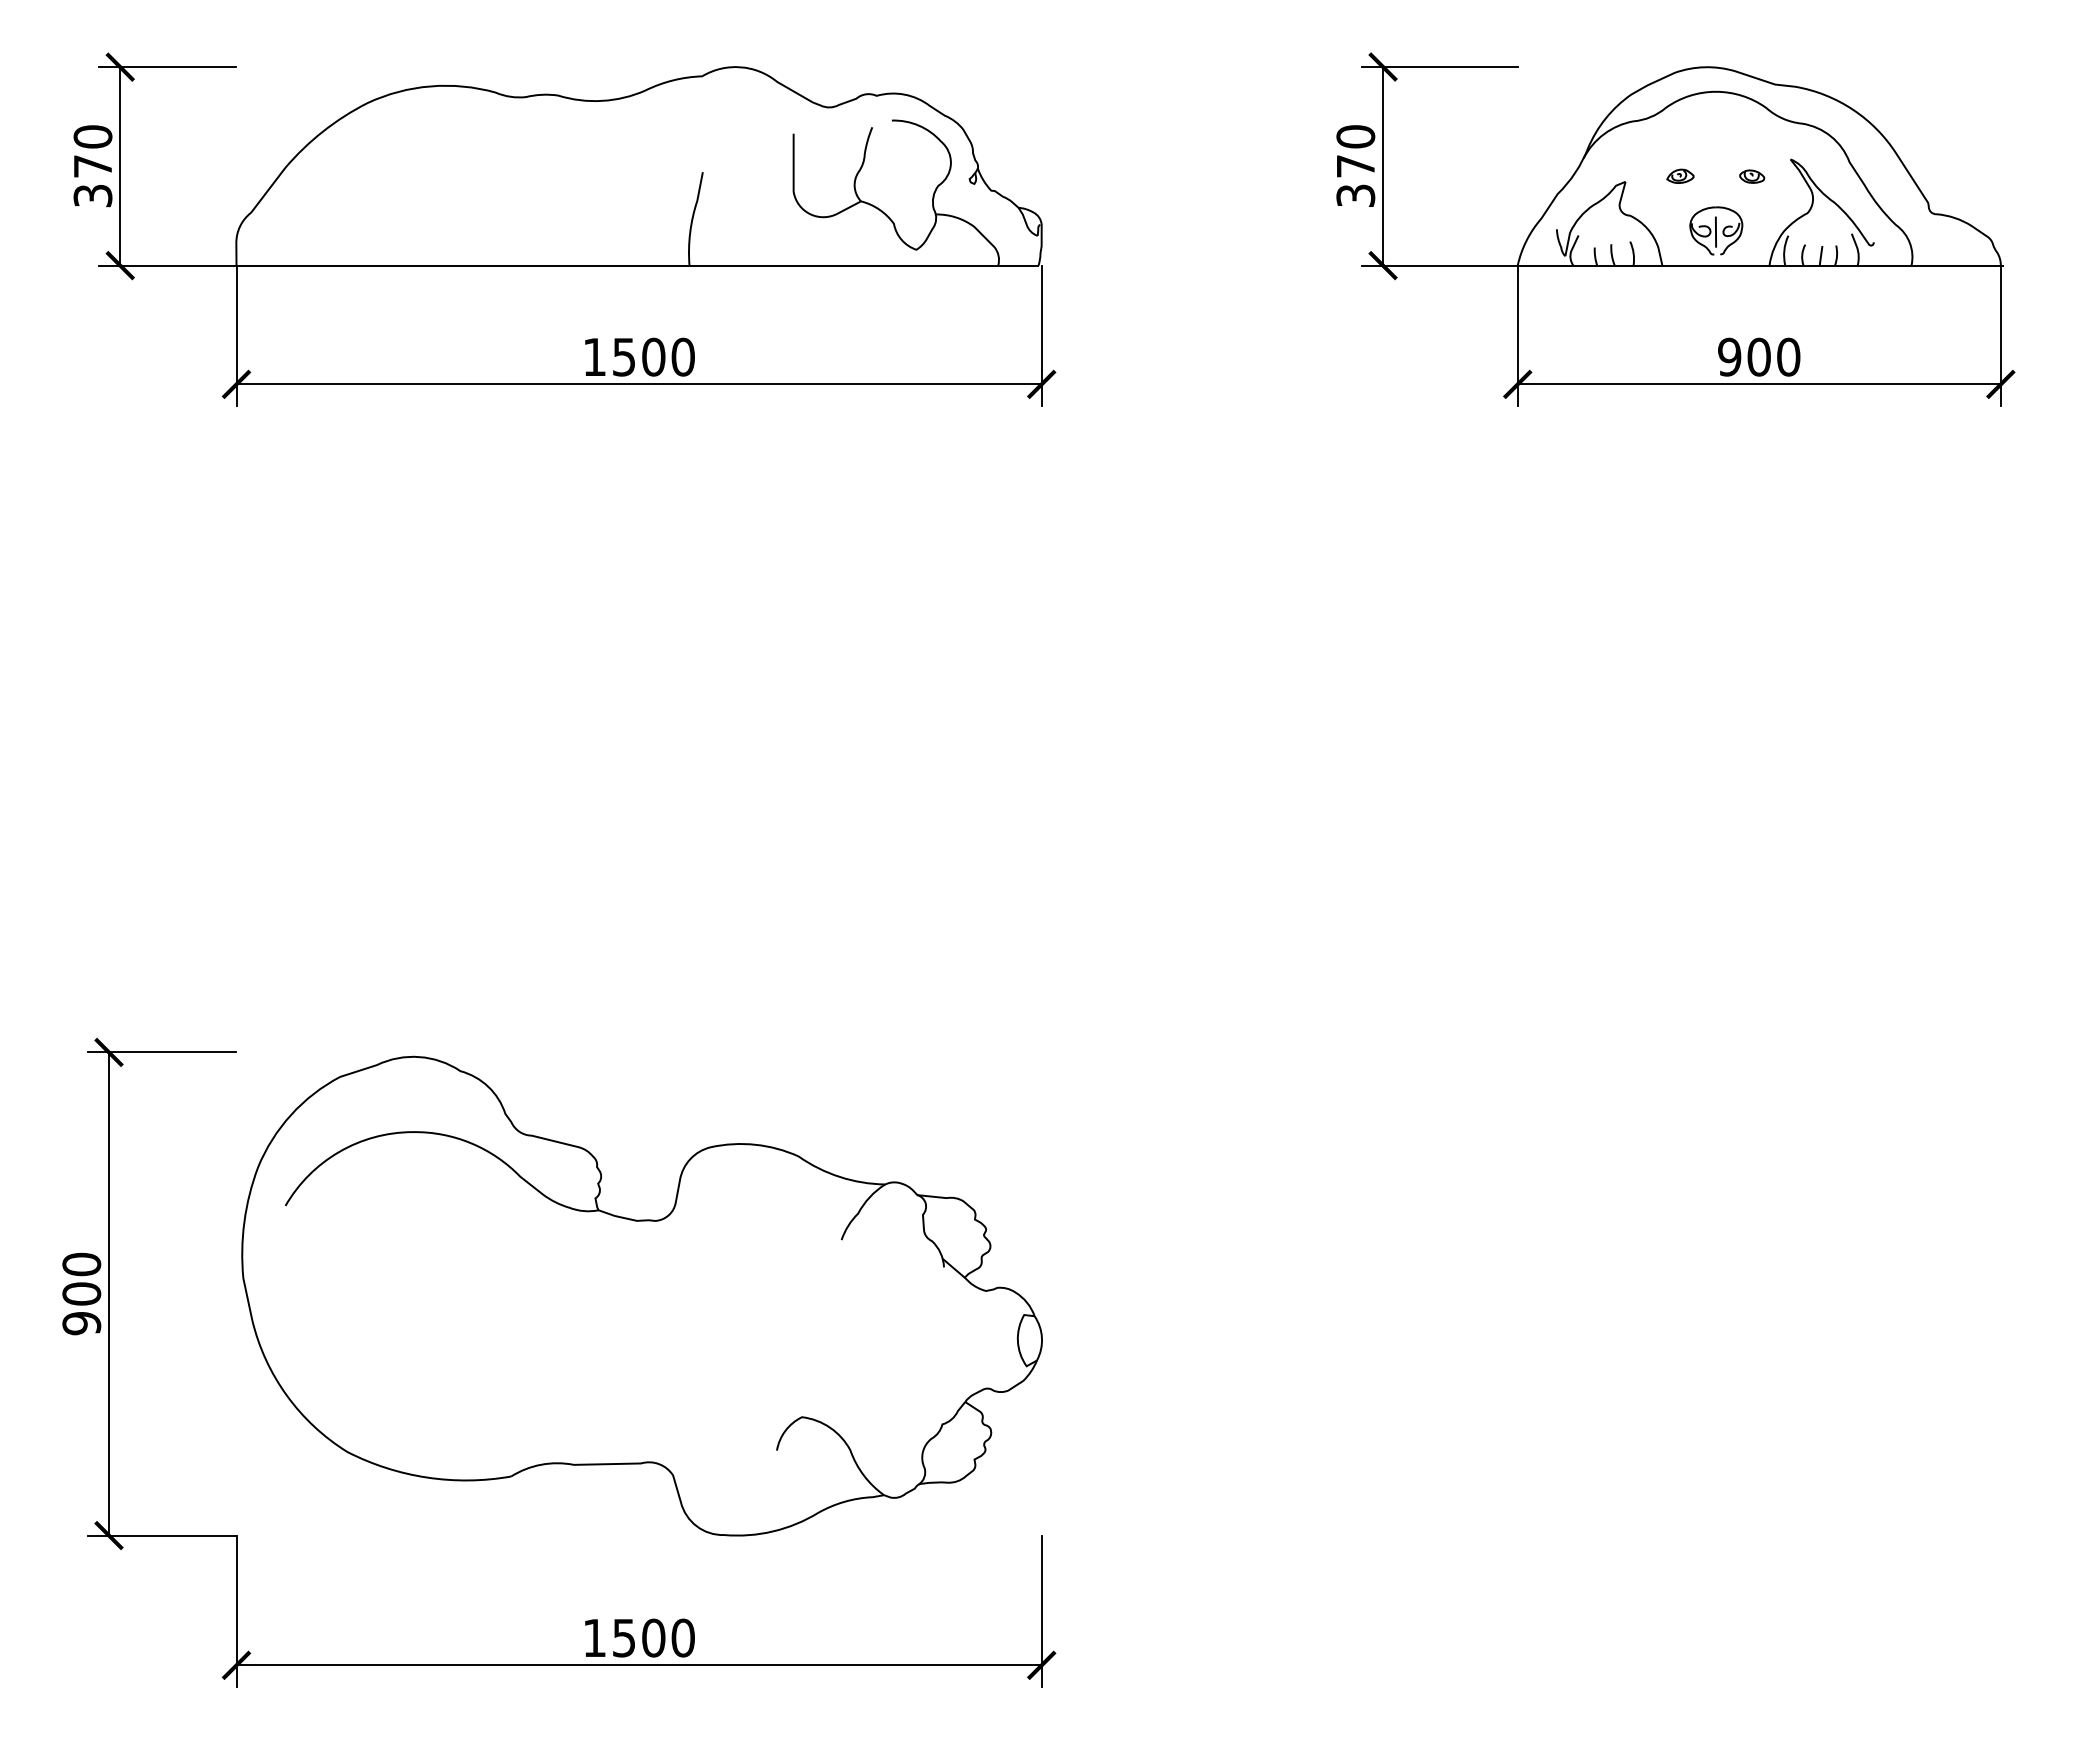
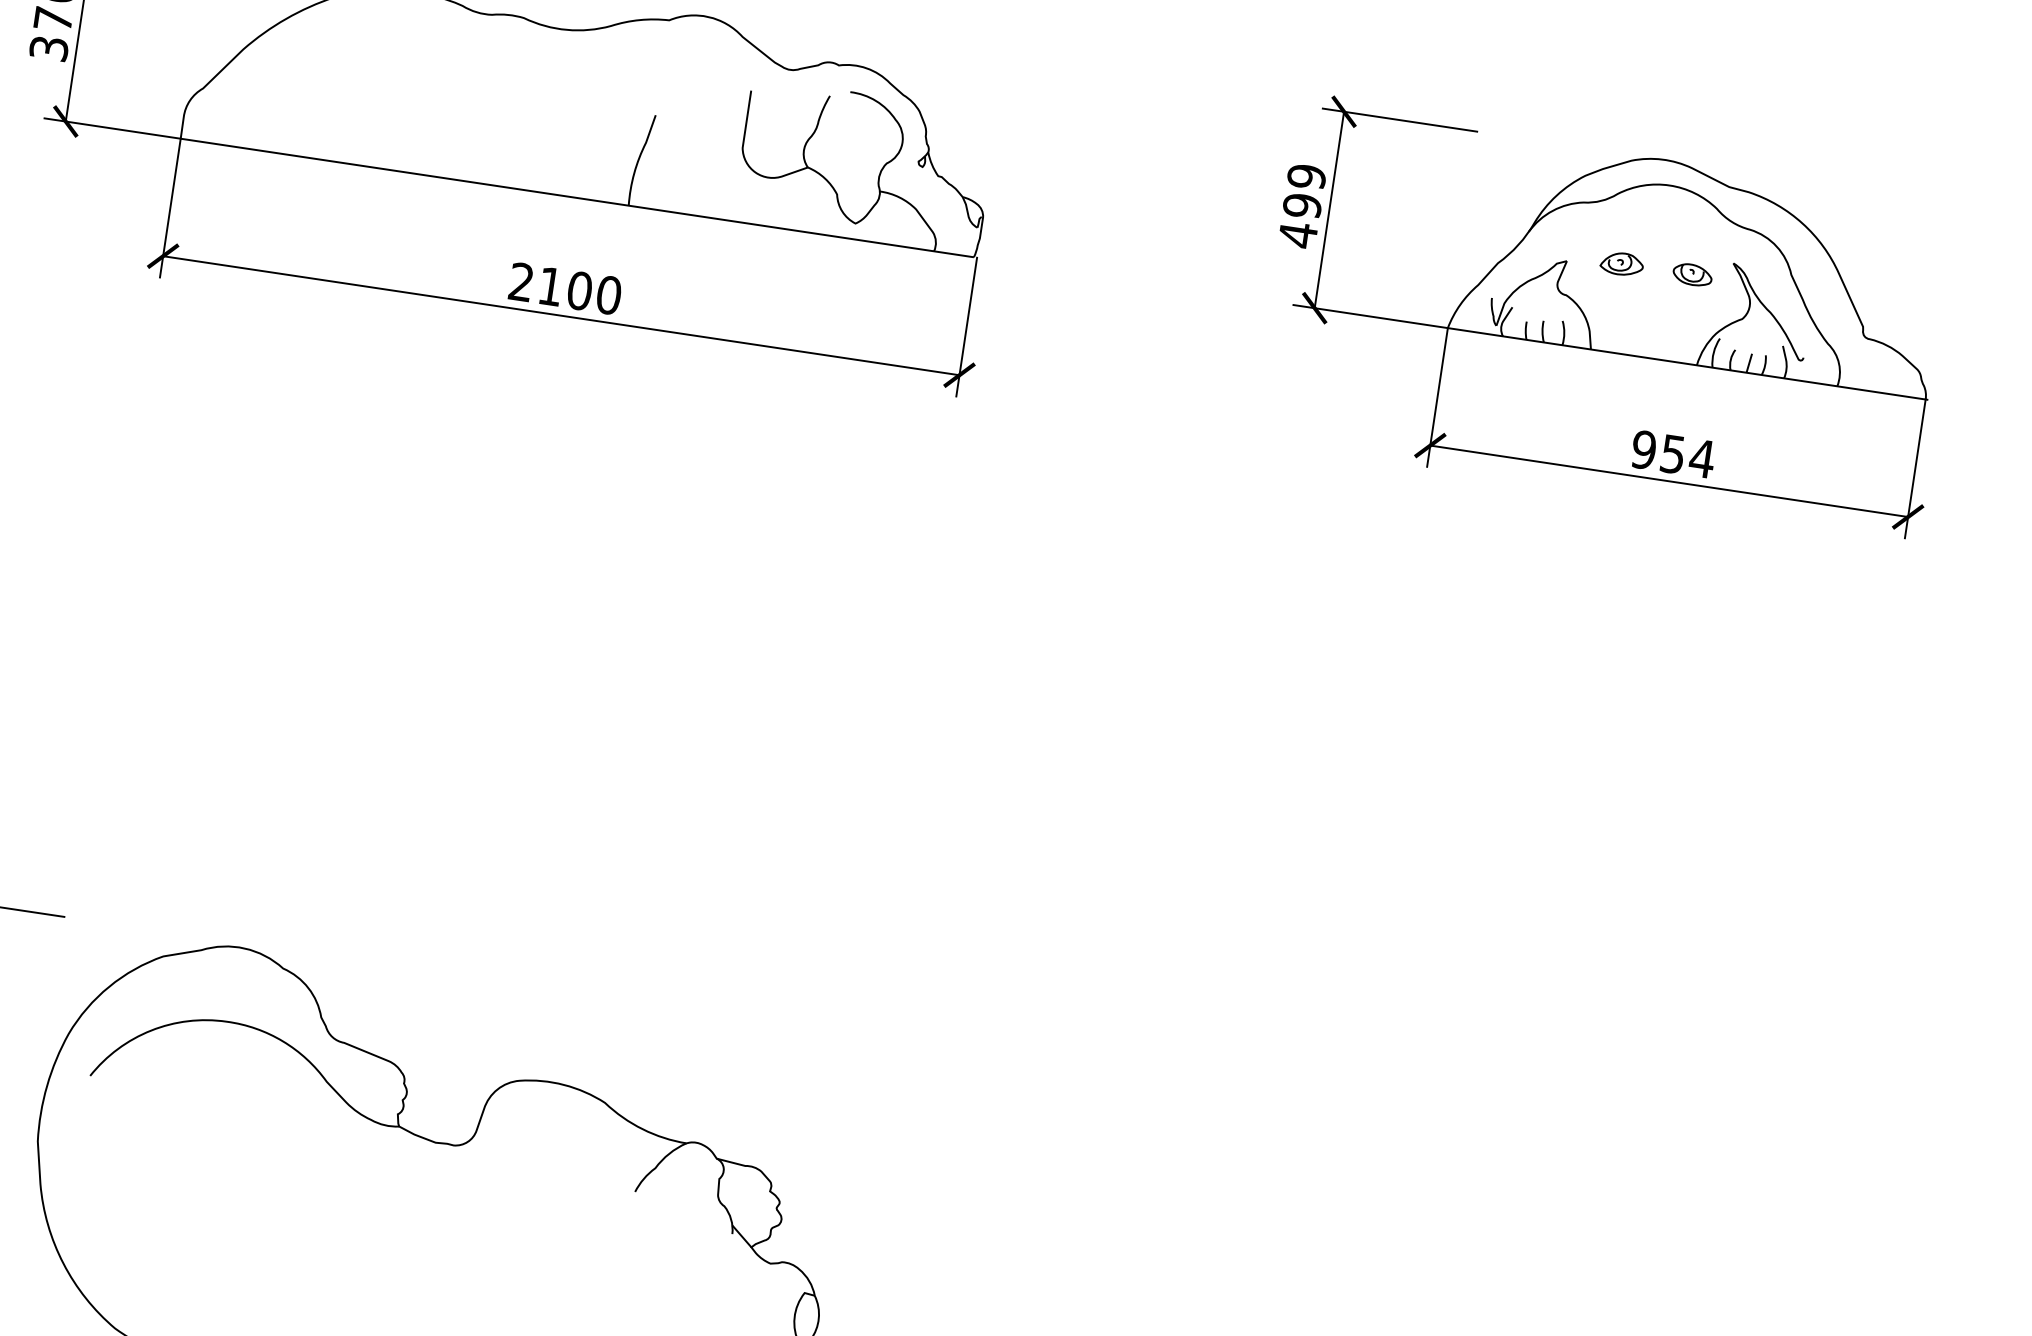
text: (1355, 166) -> (1302, 206), 370 -> 499
part: (1680, 175) -> (1622, 263), size x1.6
part: (1752, 176) -> (1693, 274), size x1.6
part: (1716, 230) -> (1649, 322), removed
text: (608, 356) -> (535, 283), 1500 -> 2100
text: (1773, 356) -> (1687, 455), 900 -> 954

